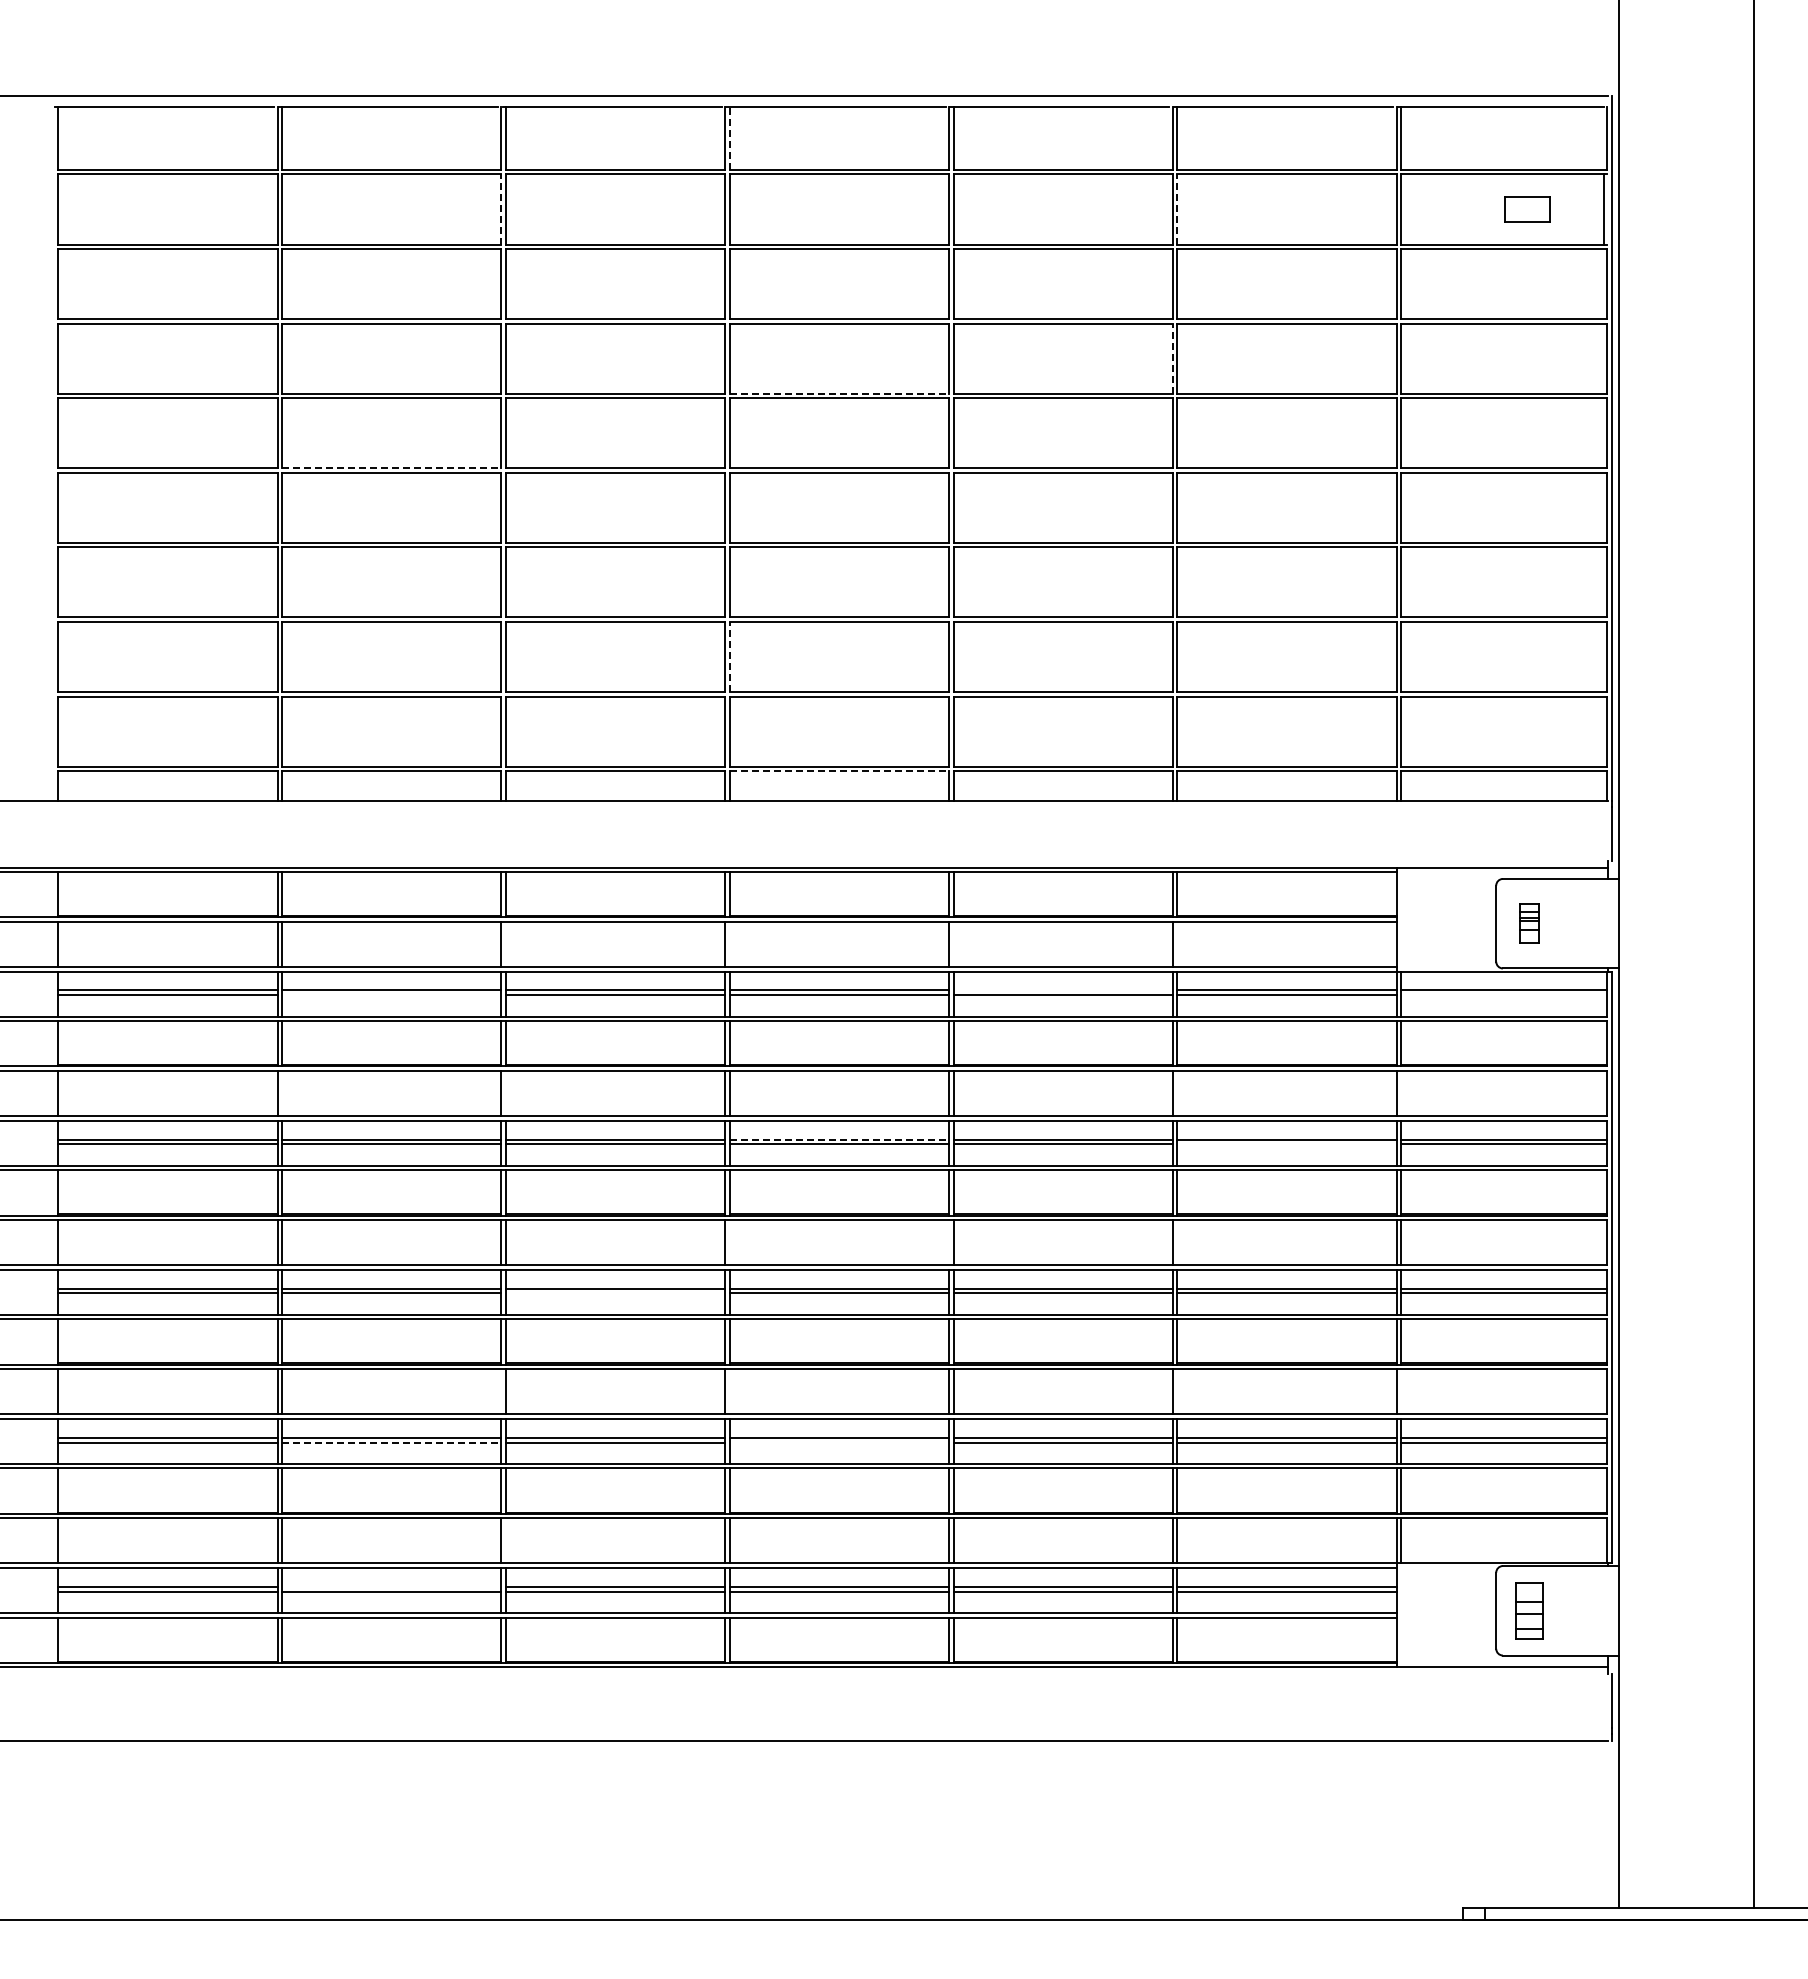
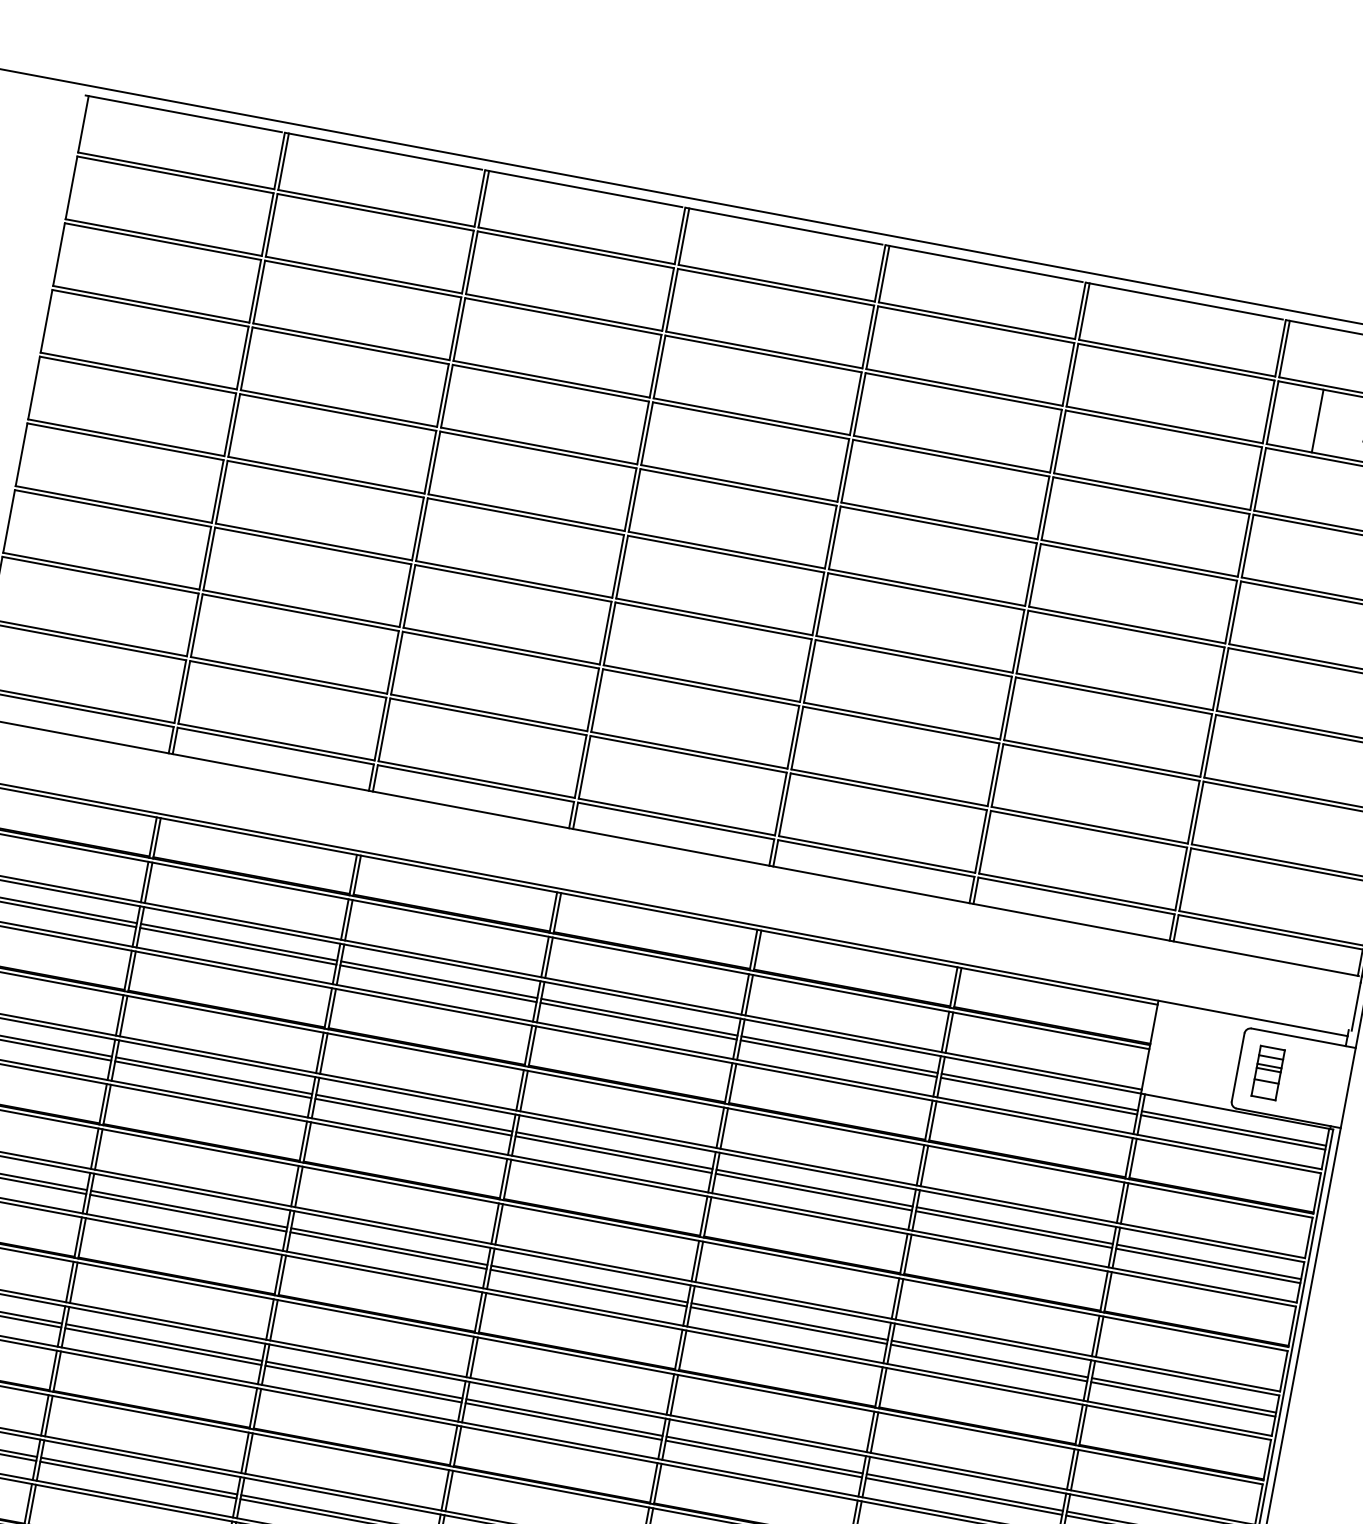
line: (729, 138) -> (683, 236), dashed -> solid
line: (501, 208) -> (468, 261), dashed -> solid
line: (1177, 208) -> (1072, 374), dashed -> solid
line: (1451, 209) -> (1317, 421), added
line: (1172, 358) -> (1043, 507), dashed -> solid
line: (839, 393) -> (739, 483), dashed -> solid
line: (391, 468) -> (326, 475), dashed -> solid
line: (729, 656) -> (597, 700), dashed -> solid
line: (839, 771) -> (676, 821), dashed -> solid
part: (1529, 923) -> (1267, 1072), size x1.43
line: (505, 944) -> (348, 920), added
line: (729, 944) -> (548, 957), added
line: (953, 944) -> (749, 995), added
line: (1177, 944) -> (949, 1032), added
line: (1062, 990) -> (839, 1054), added
line: (391, 994) -> (238, 945), added
line: (1504, 994) -> (1233, 1132), added
line: (282, 1093) -> (124, 1016), added
line: (505, 1093) -> (323, 1053), added
line: (1177, 1093) -> (924, 1165), added
line: (1401, 1093) -> (1125, 1203), added
line: (839, 1139) -> (614, 1150), dashed -> solid
line: (1286, 1144) -> (1013, 1229), added
line: (729, 1242) -> (498, 1224), added
line: (949, 1242) -> (695, 1261), added
line: (1177, 1242) -> (899, 1299), added
line: (615, 1293) -> (388, 1250), added
line: (501, 1391) -> (270, 1319), added
line: (729, 1391) -> (474, 1357), added
line: (1177, 1391) -> (874, 1432), added
line: (1401, 1391) -> (1075, 1470), added
line: (391, 1442) -> (163, 1346), dashed -> solid
line: (839, 1442) -> (563, 1421), added
line: (505, 1540) -> (248, 1453), added
line: (391, 1587) -> (138, 1476), added

